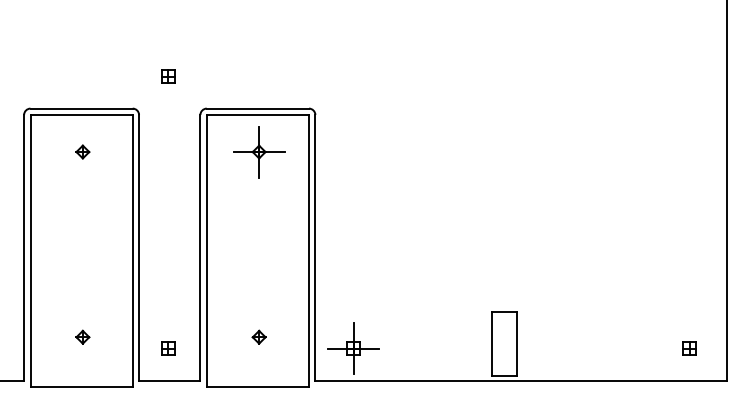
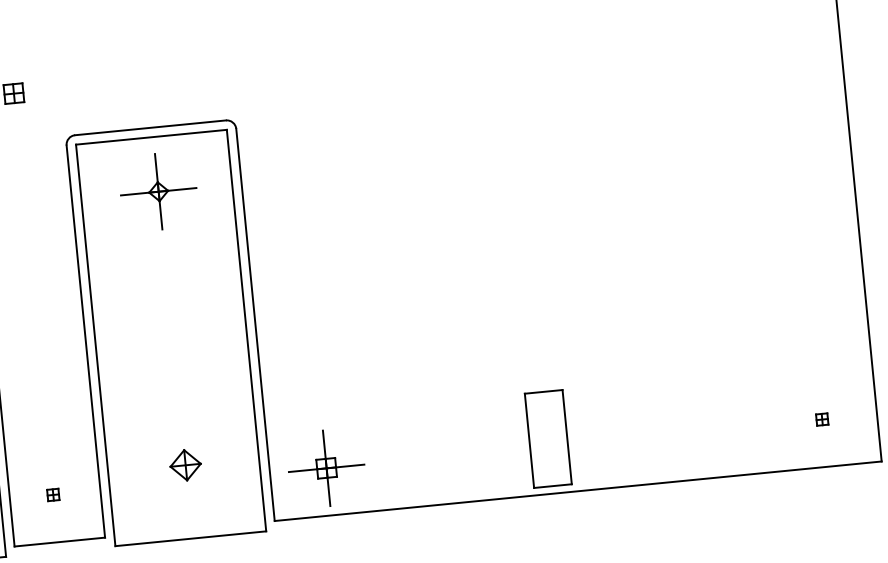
part: (258, 336) -> (184, 463), size x1.6
part: (168, 348) -> (53, 494), size x0.6
part: (689, 348) -> (822, 419), size x0.6

